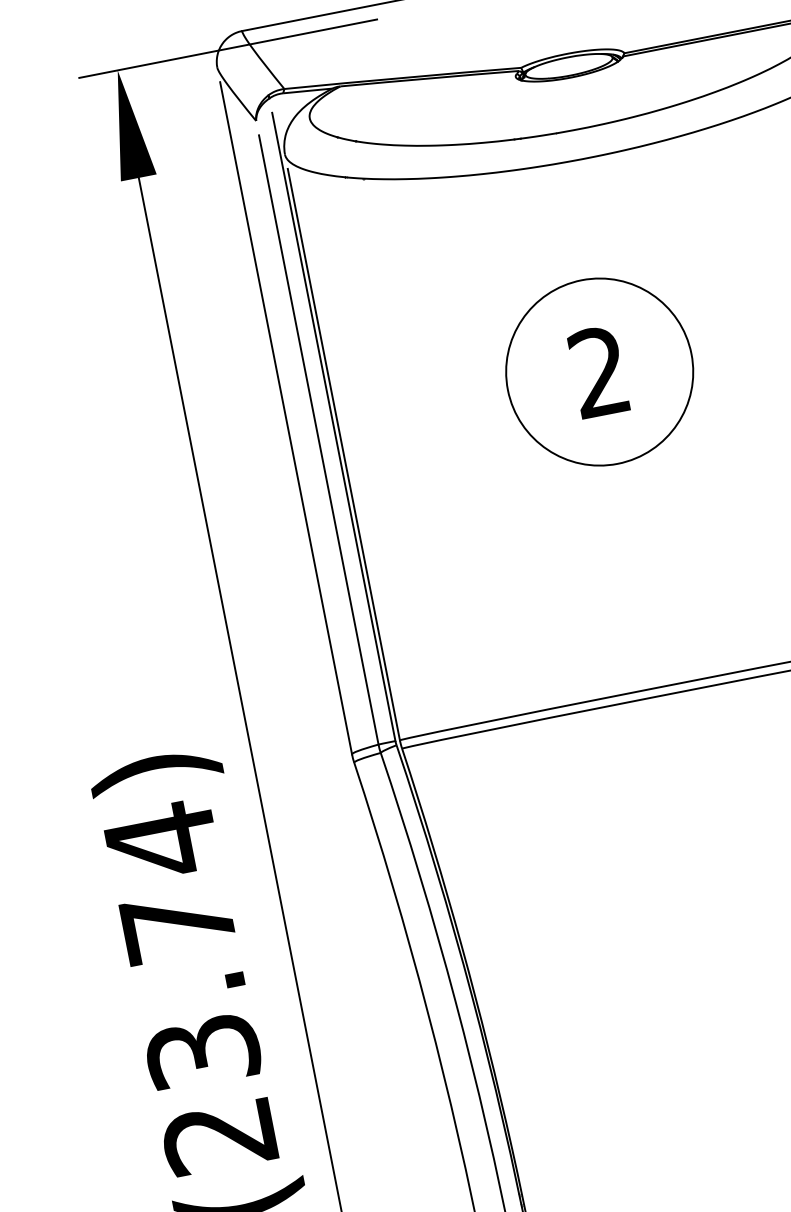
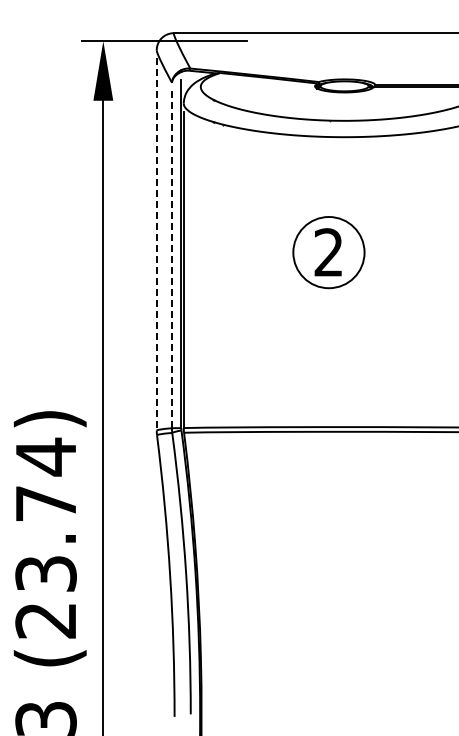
circle: (598, 372) -> (328, 252), size x0.7
line: (285, 418) -> (156, 244), solid -> dashed
line: (318, 440) -> (171, 259), solid -> dashed

